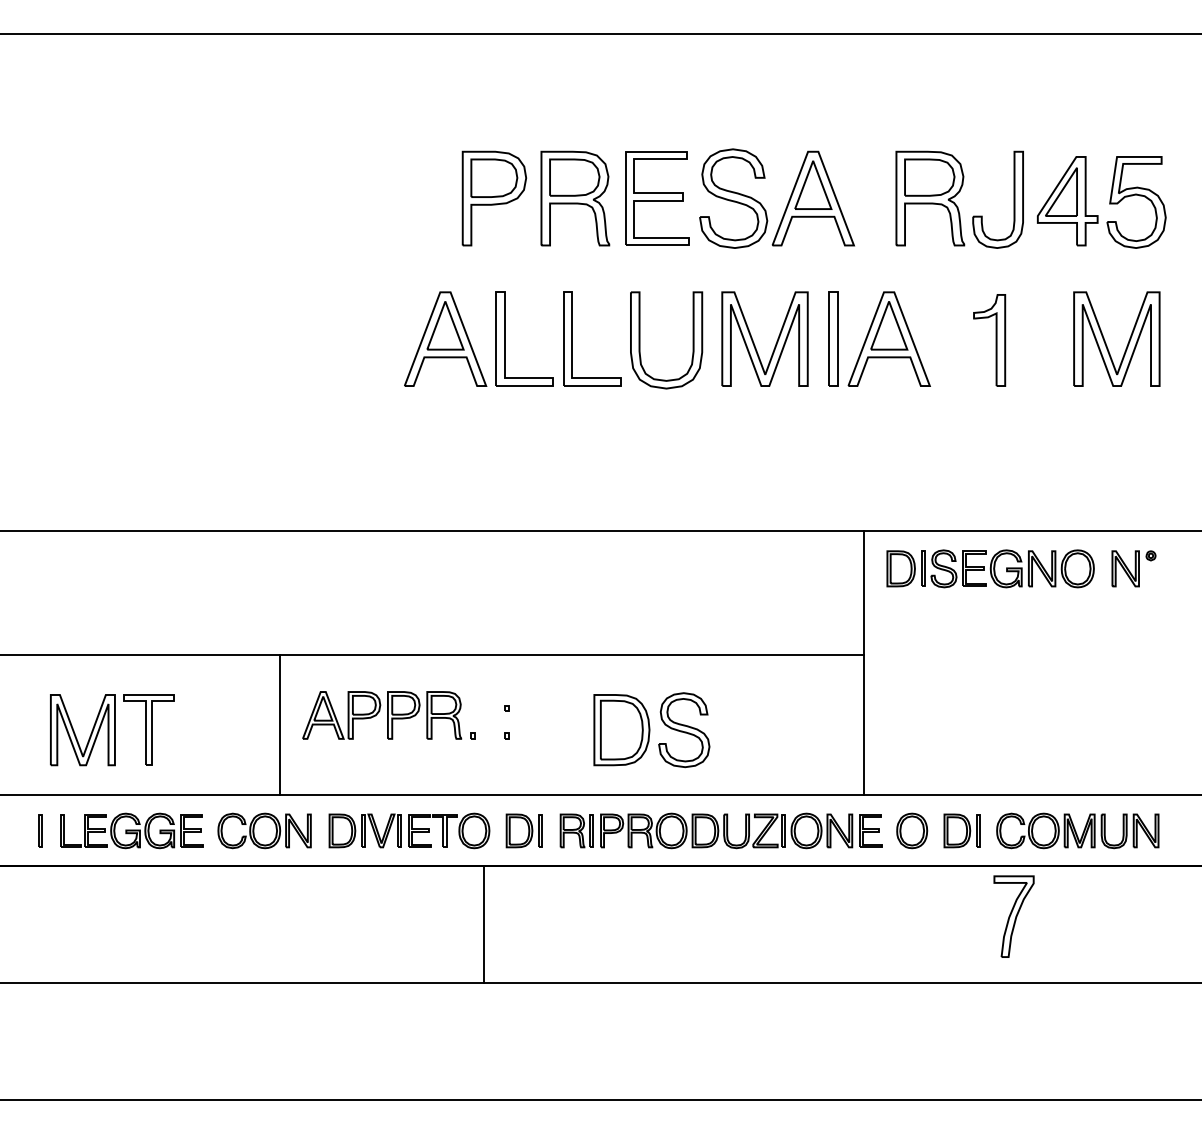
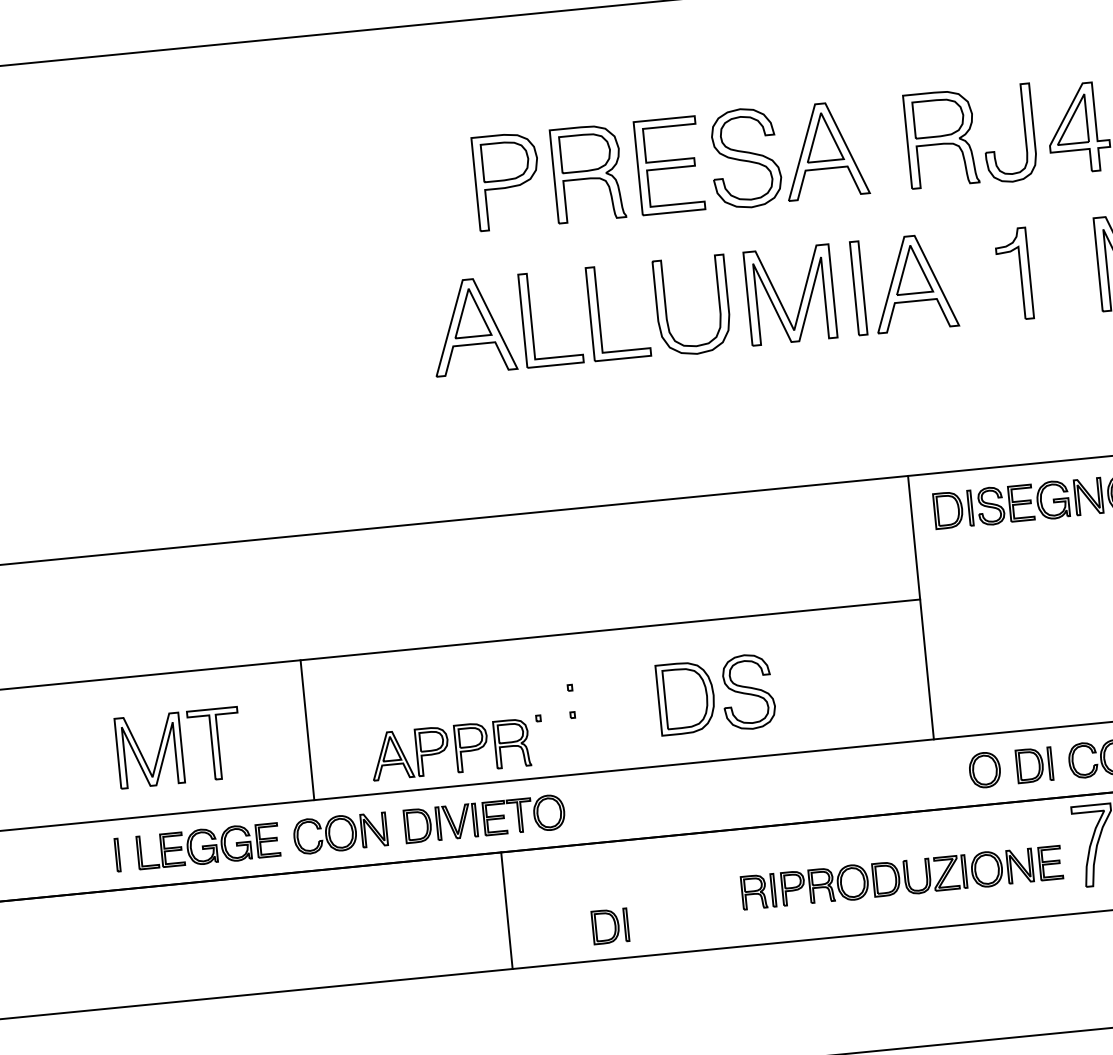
part: (382, 715) -> (450, 749), moved
line: (279, 724) -> (307, 729), moved
part: (523, 830) -> (609, 926), moved
part: (720, 830) -> (901, 877), moved
line: (483, 923) -> (506, 910), moved

